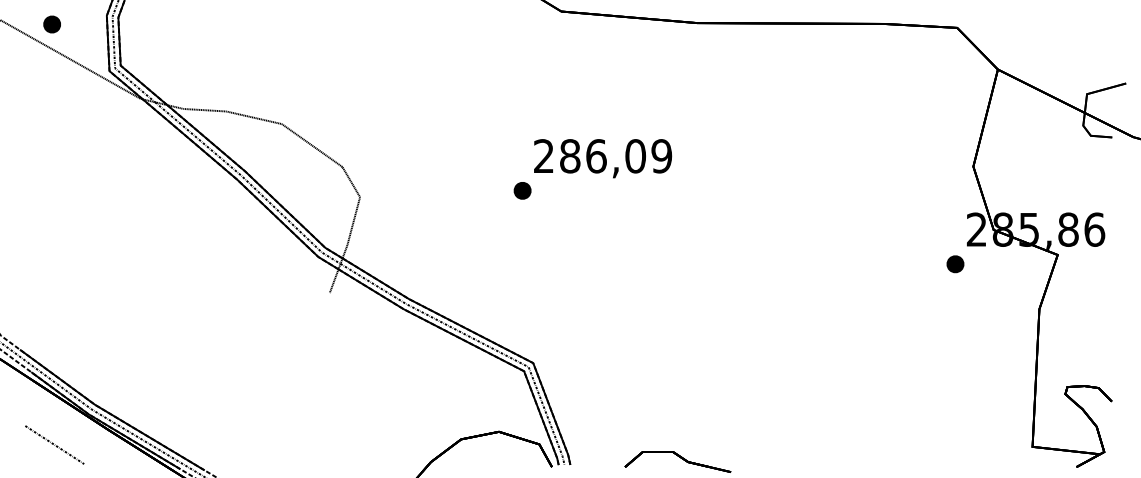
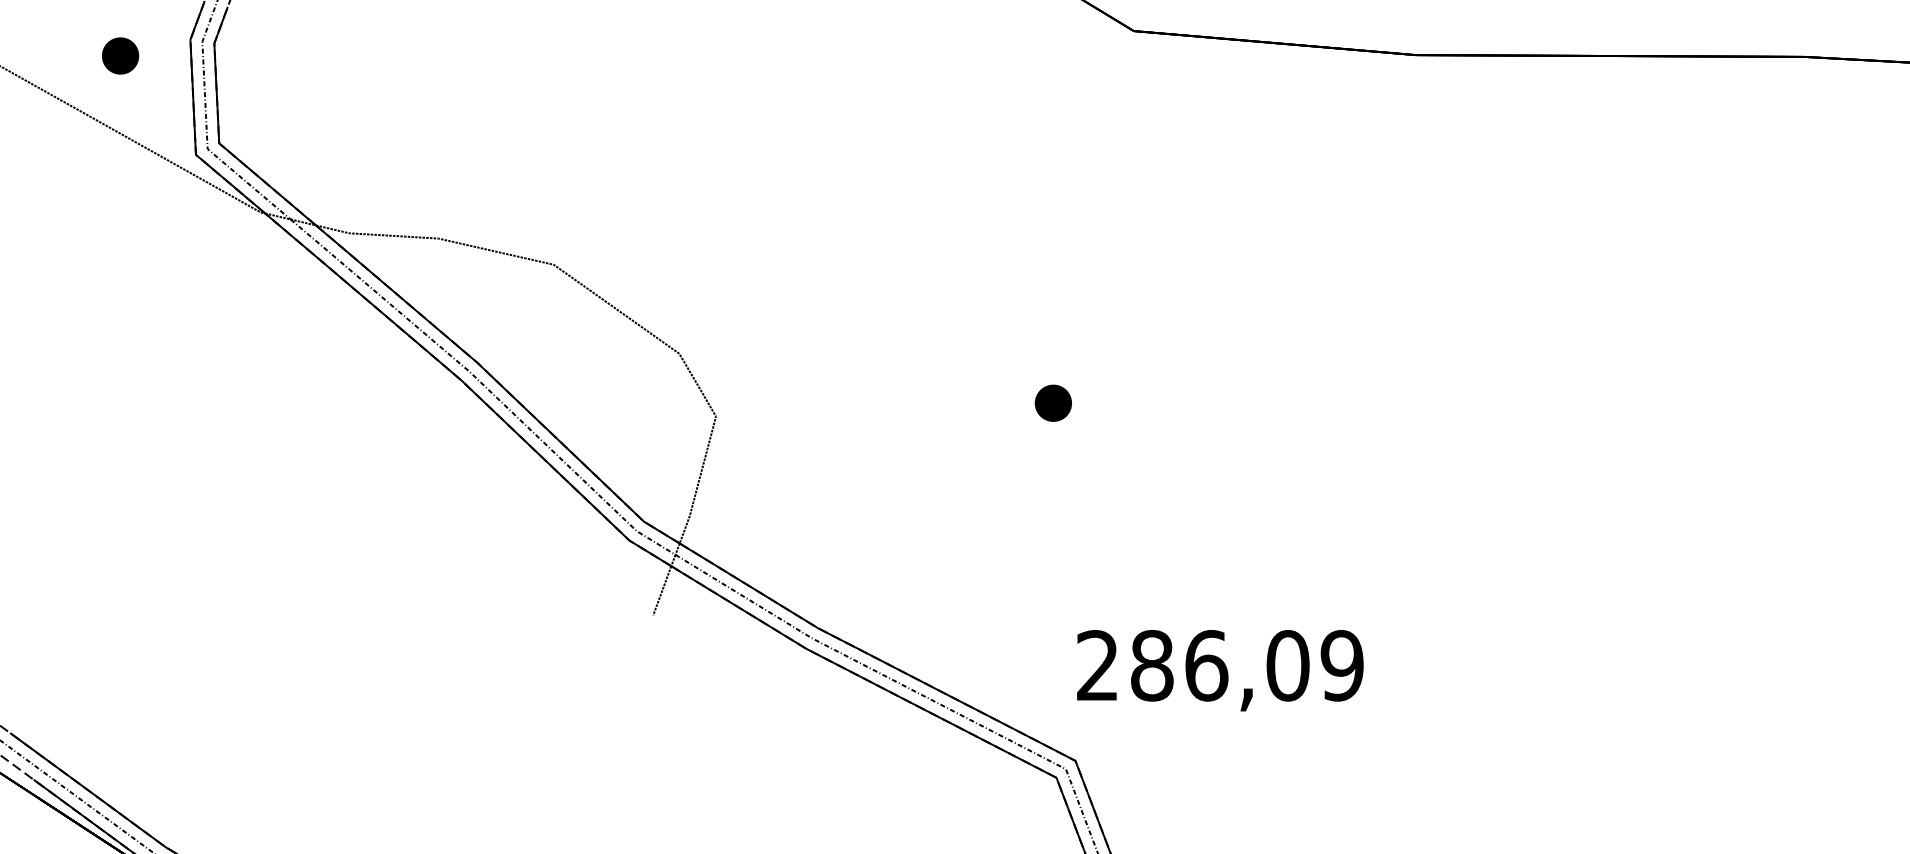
part: (51, 24) -> (119, 55), moved
text: (603, 158) -> (1221, 670), moved

